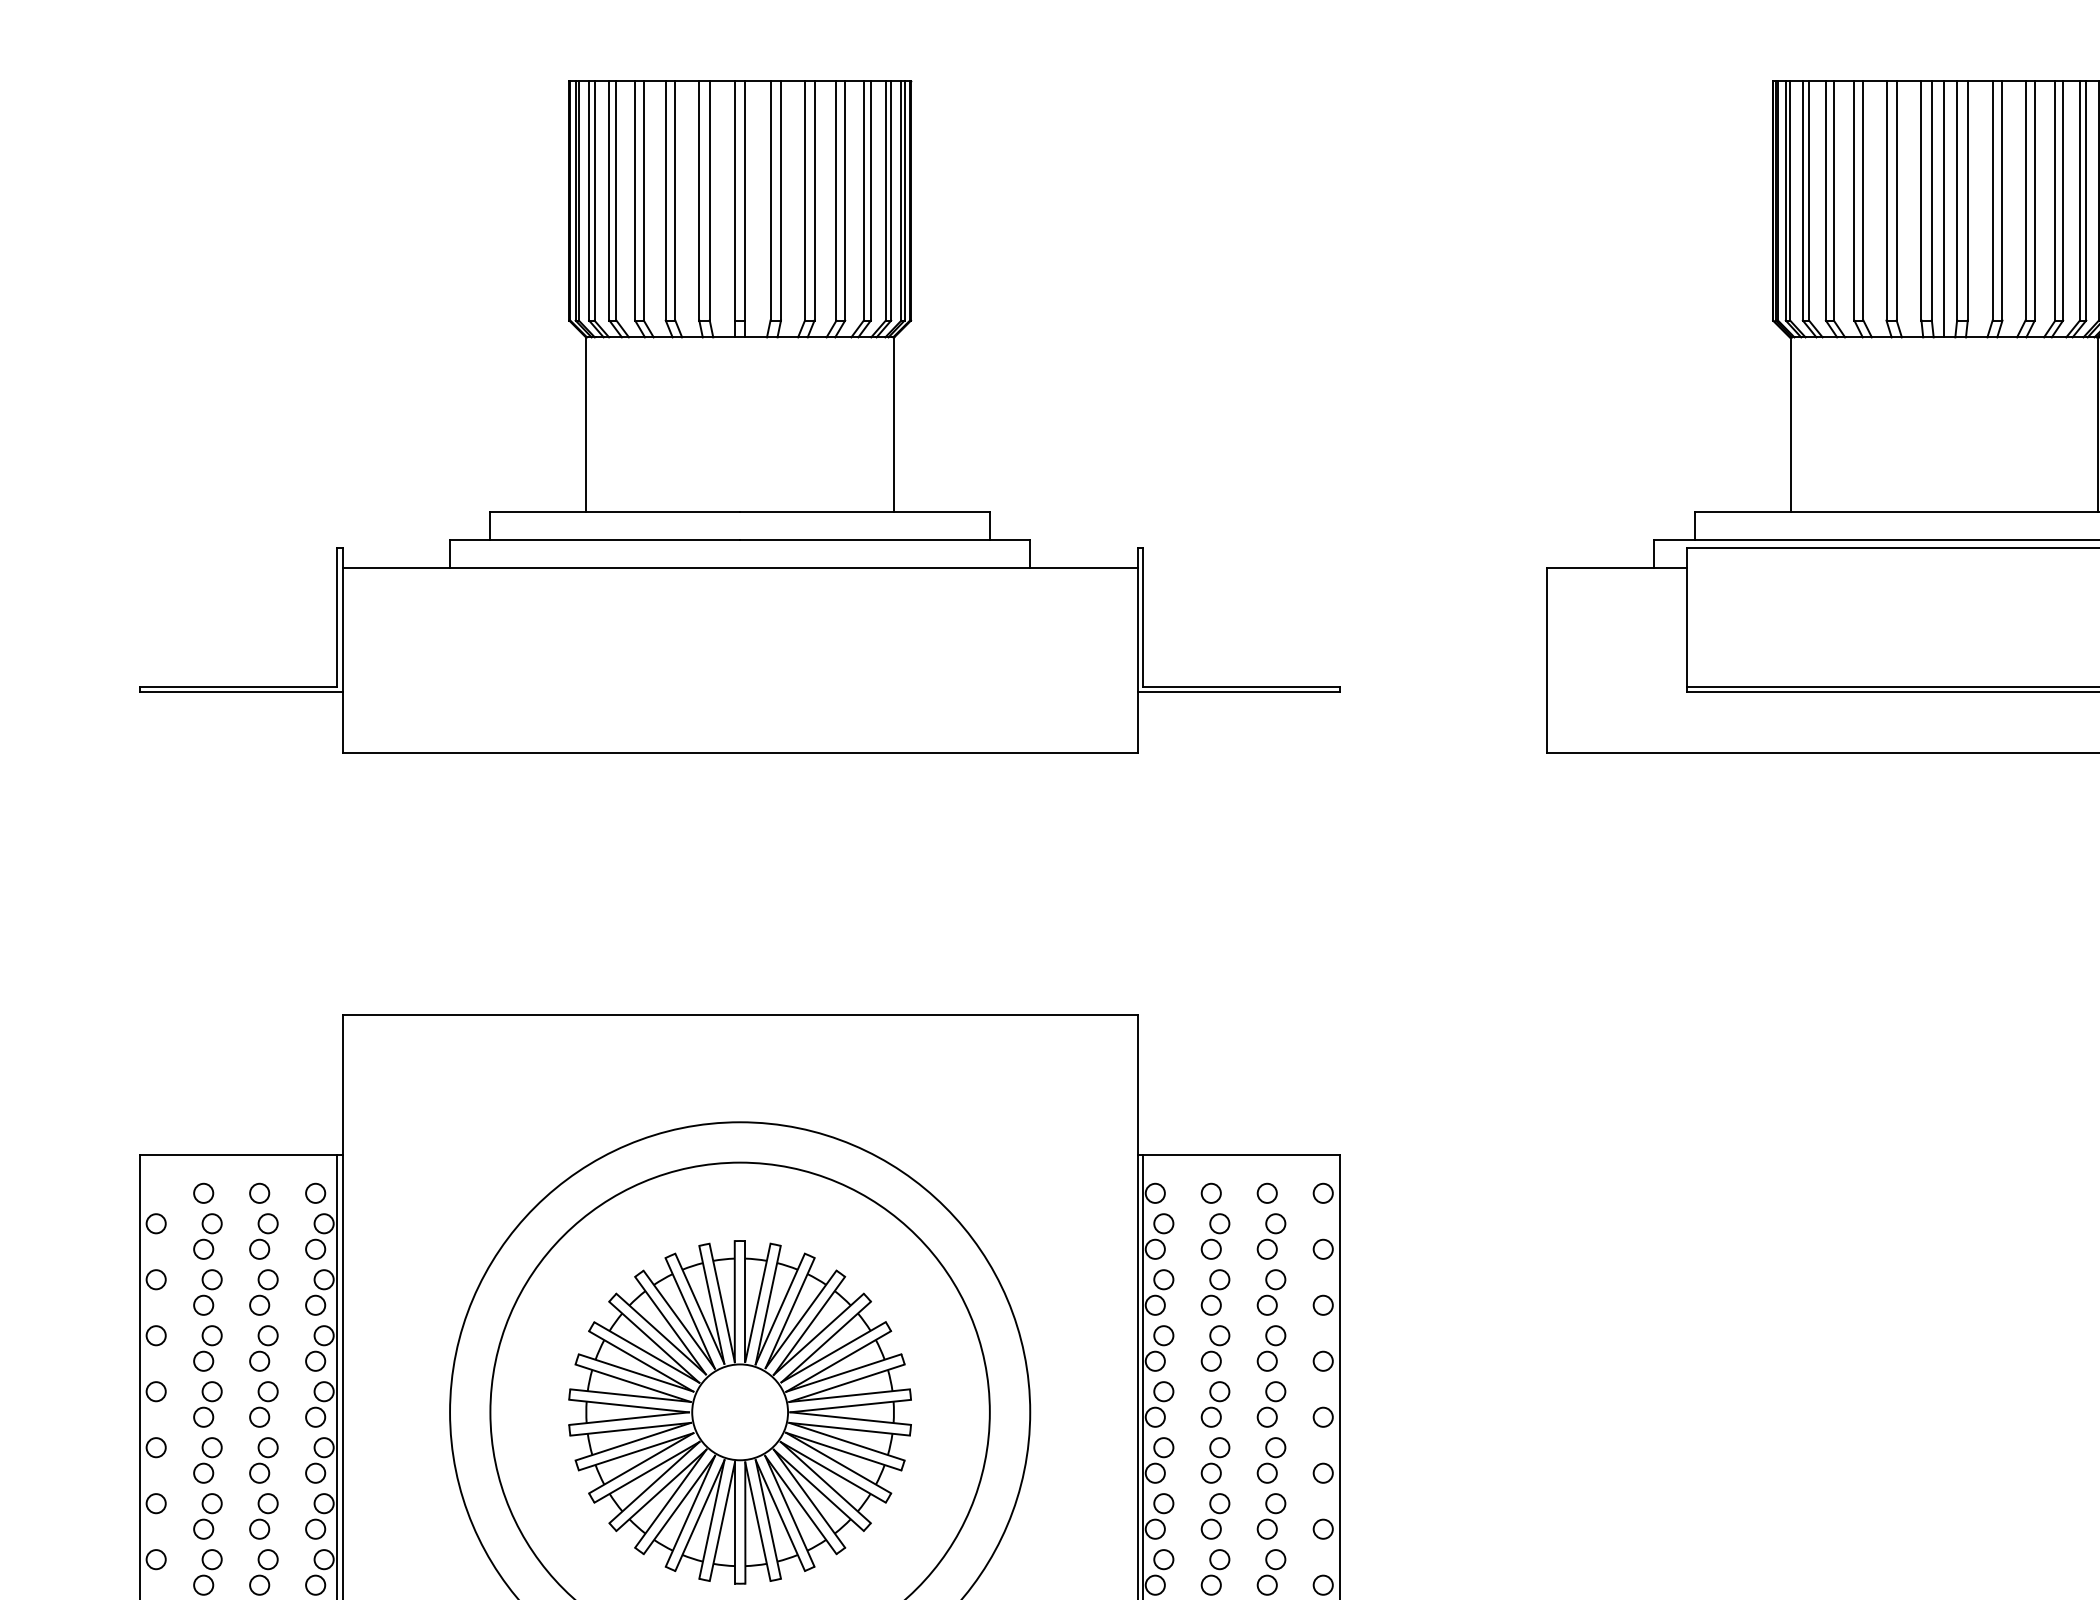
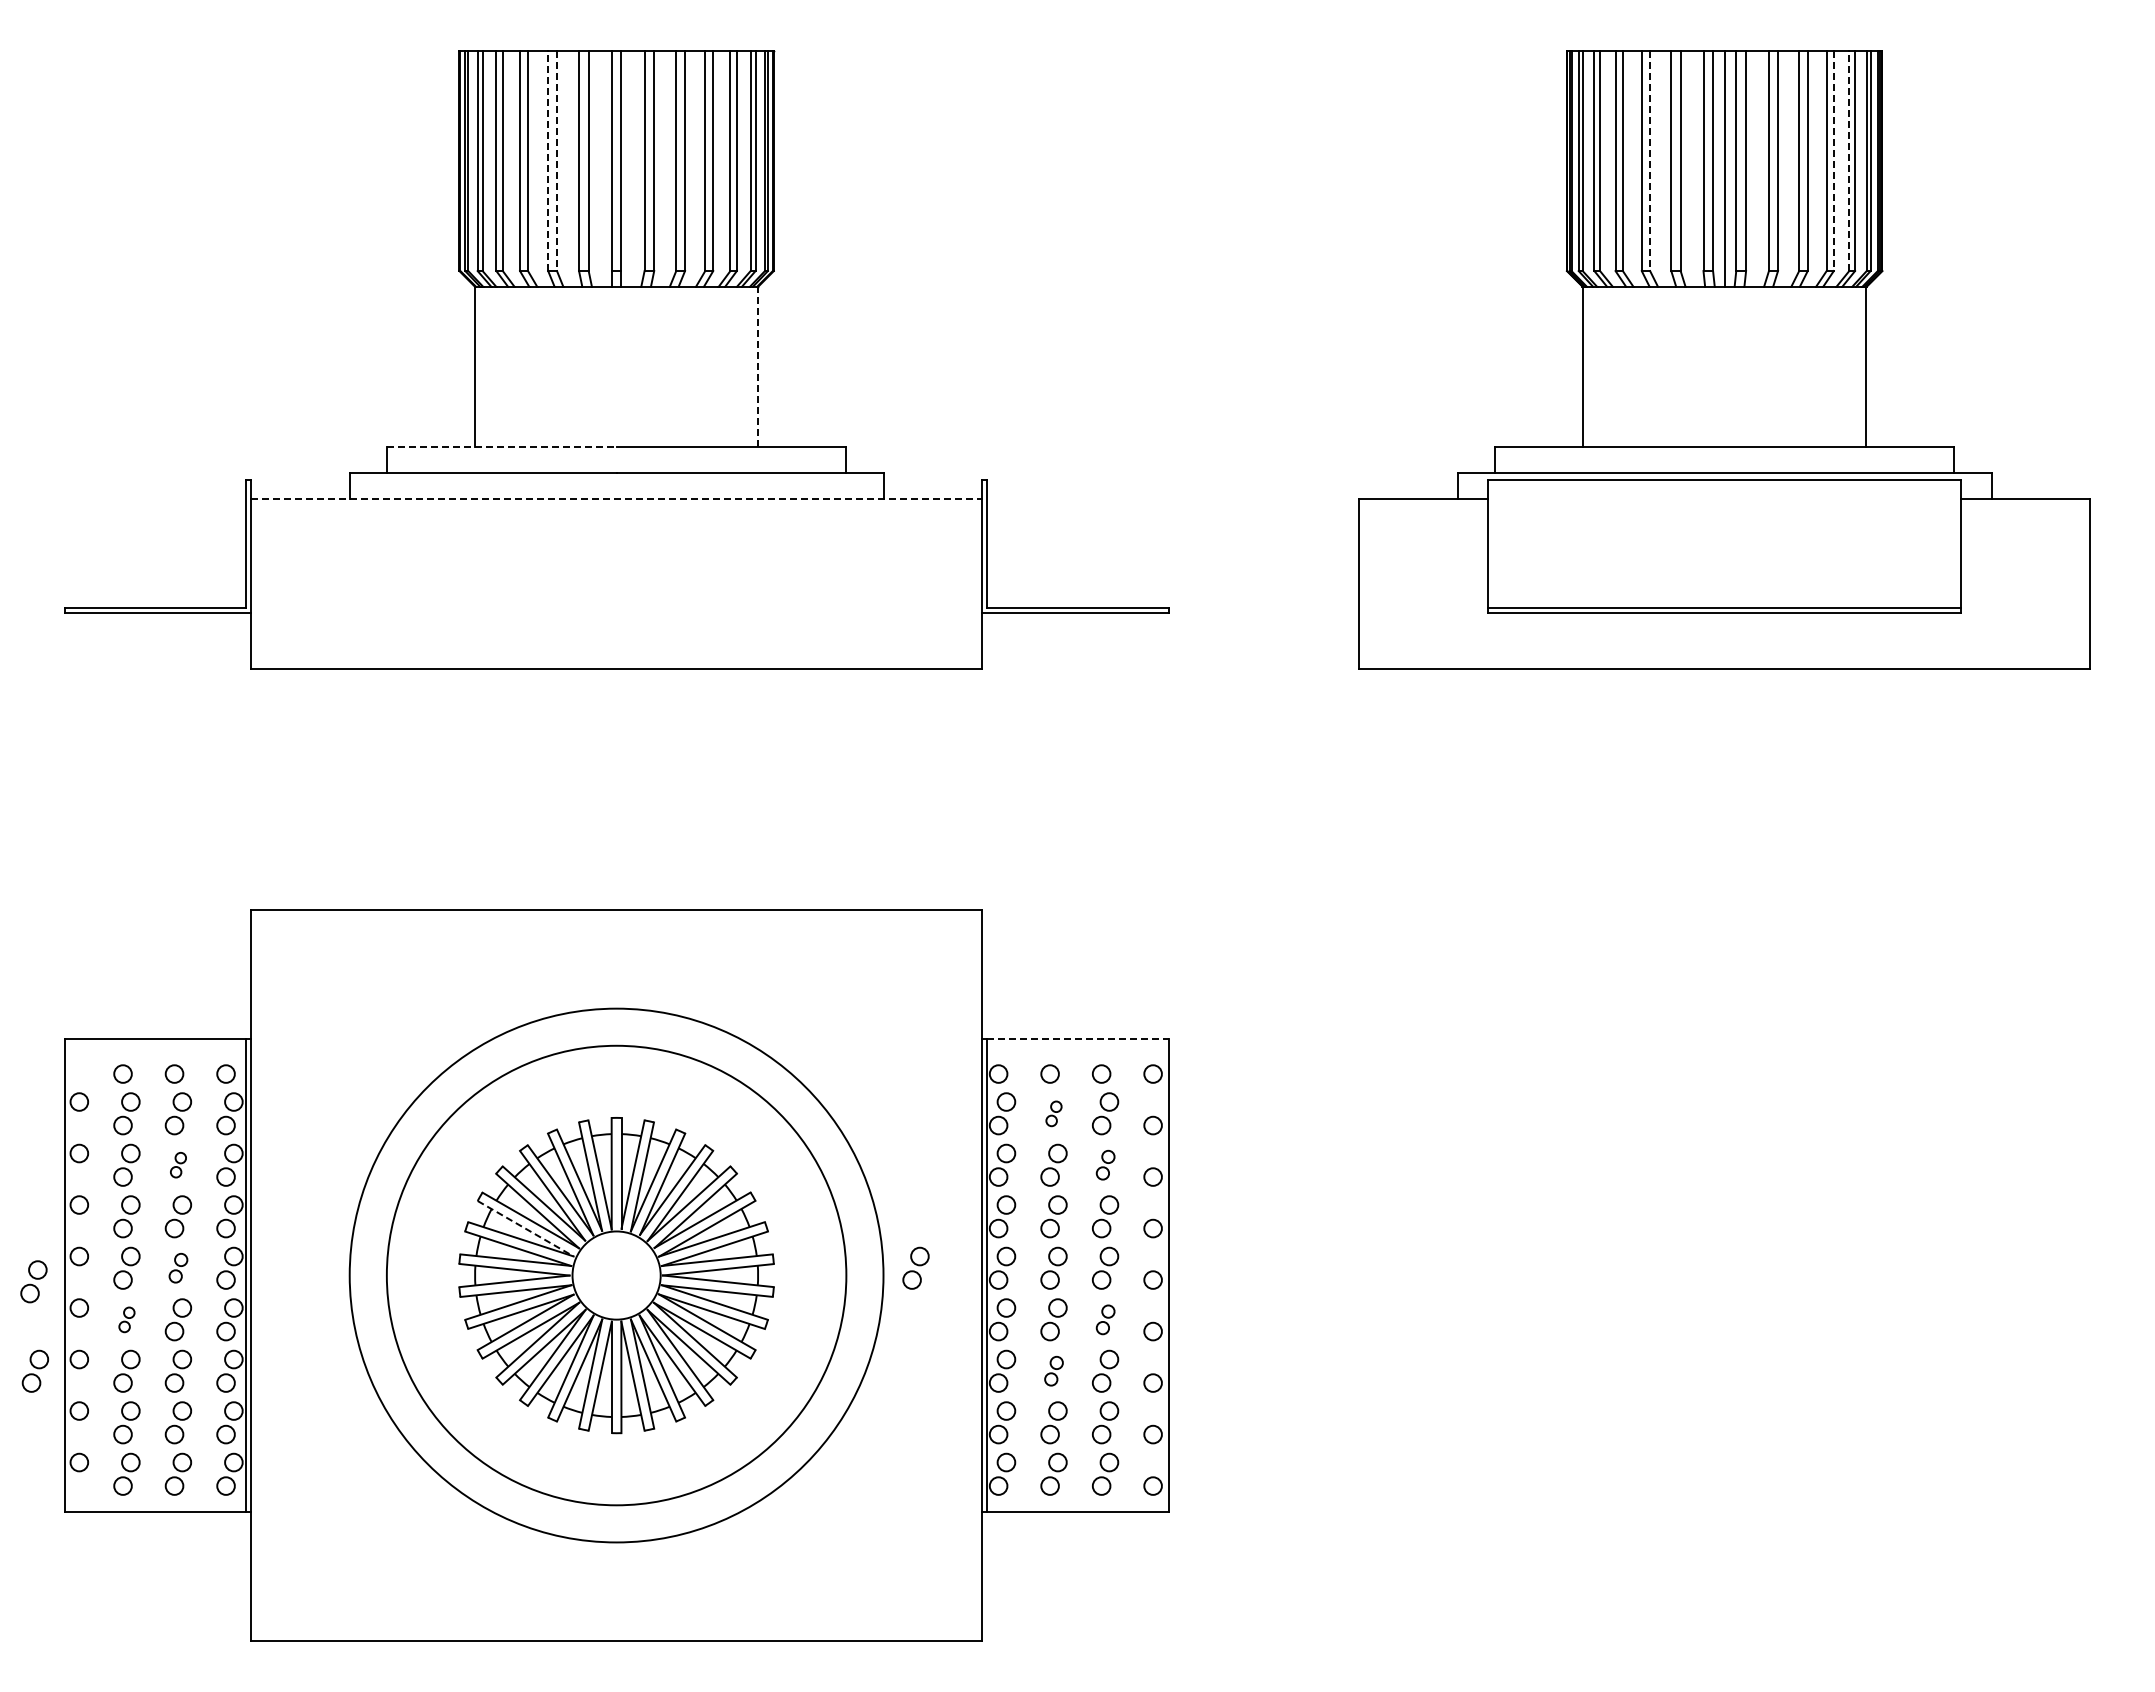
line: (666, 200) -> (548, 160), solid -> dashed
line: (2080, 200) -> (1849, 160), solid -> dashed
line: (675, 201) -> (557, 161), solid -> dashed
line: (1863, 201) -> (1650, 161), solid -> dashed
line: (2062, 201) -> (1833, 161), solid -> dashed
line: (894, 424) -> (758, 366), solid -> dashed
line: (615, 512) -> (501, 447), solid -> dashed
line: (740, 567) -> (616, 498), solid -> dashed
line: (1242, 1154) -> (1078, 1038), solid -> dashed
part: (1214, 1236) -> (1053, 1113), size x0.6
part: (263, 1291) -> (178, 1164), size x0.6
part: (1271, 1291) -> (1105, 1164), size x0.7
line: (642, 1361) -> (526, 1228), solid -> dashed
part: (263, 1403) -> (178, 1267), size x0.7
part: (1064, 1403) -> (915, 1267), added
part: (106, 1418) -> (33, 1281), added
part: (207, 1460) -> (126, 1319), size x0.6
part: (1271, 1460) -> (1105, 1319), size x0.7
part: (108, 1515) -> (35, 1370), added
part: (1214, 1515) -> (1053, 1370), size x0.7

